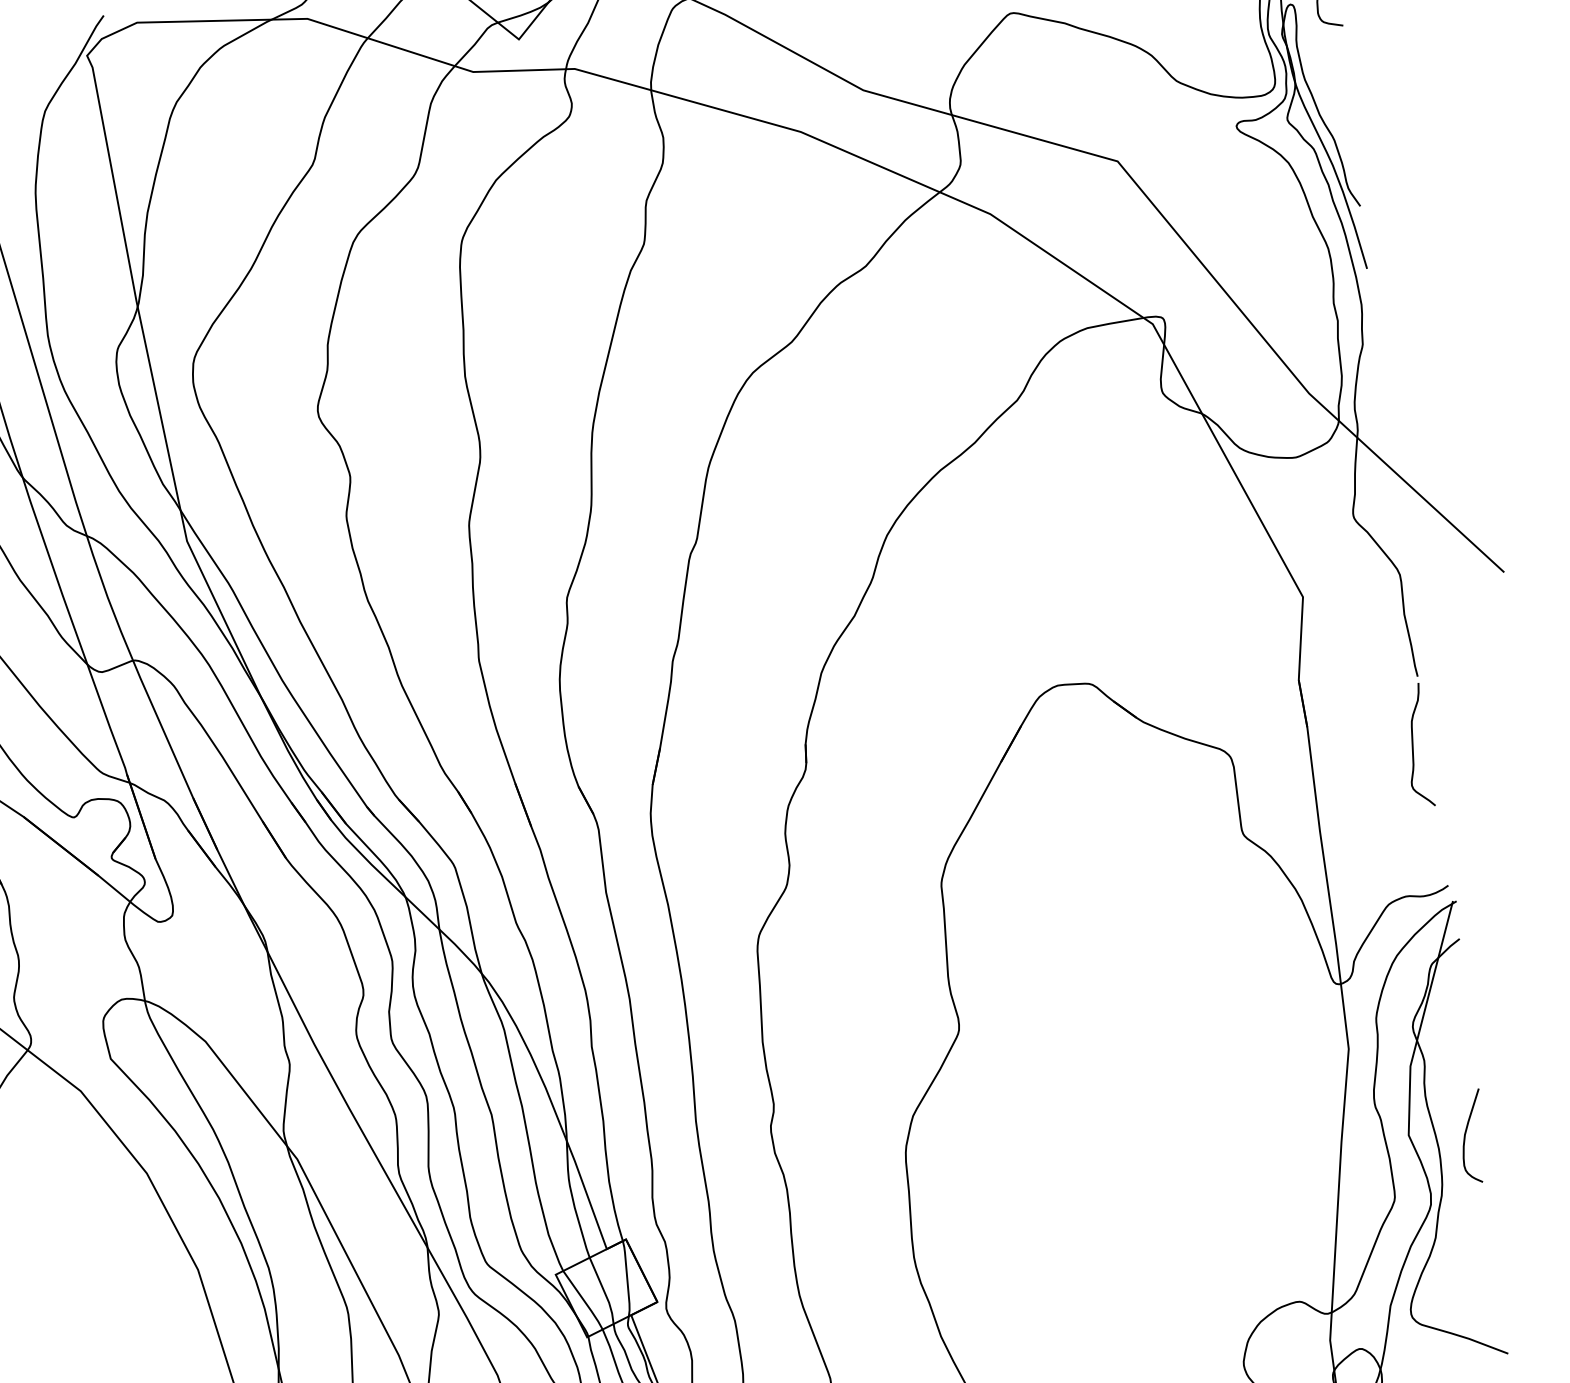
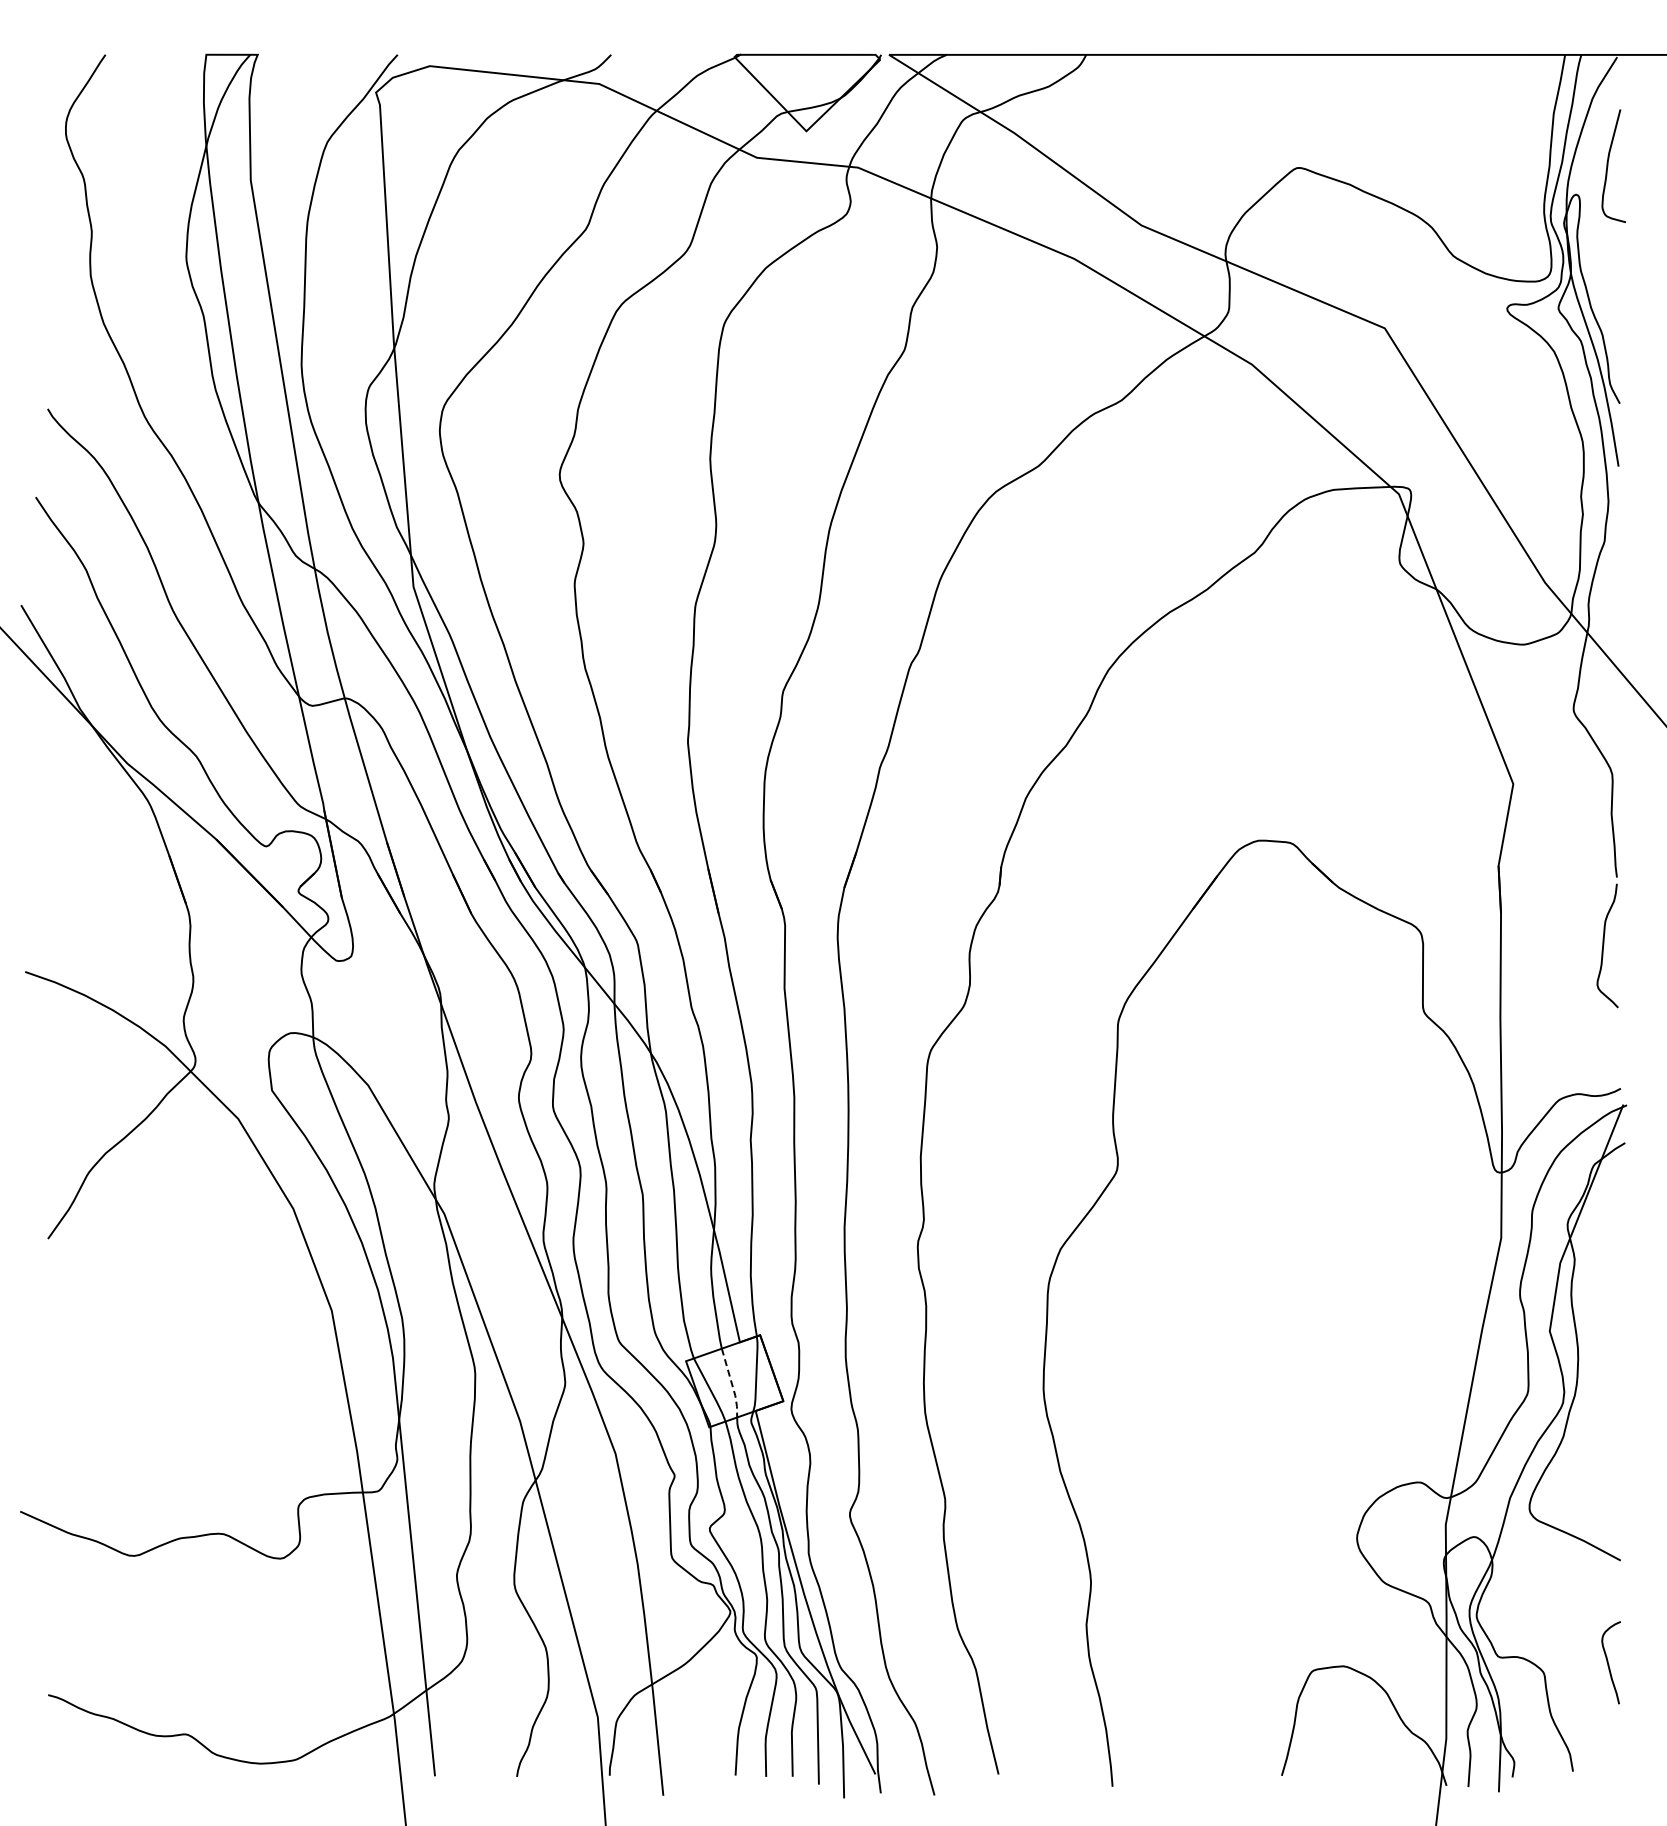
curve: (1466, 1136) -> (1606, 1339), removed
line: (604, 1291) -> (732, 1384), solid -> dashed

